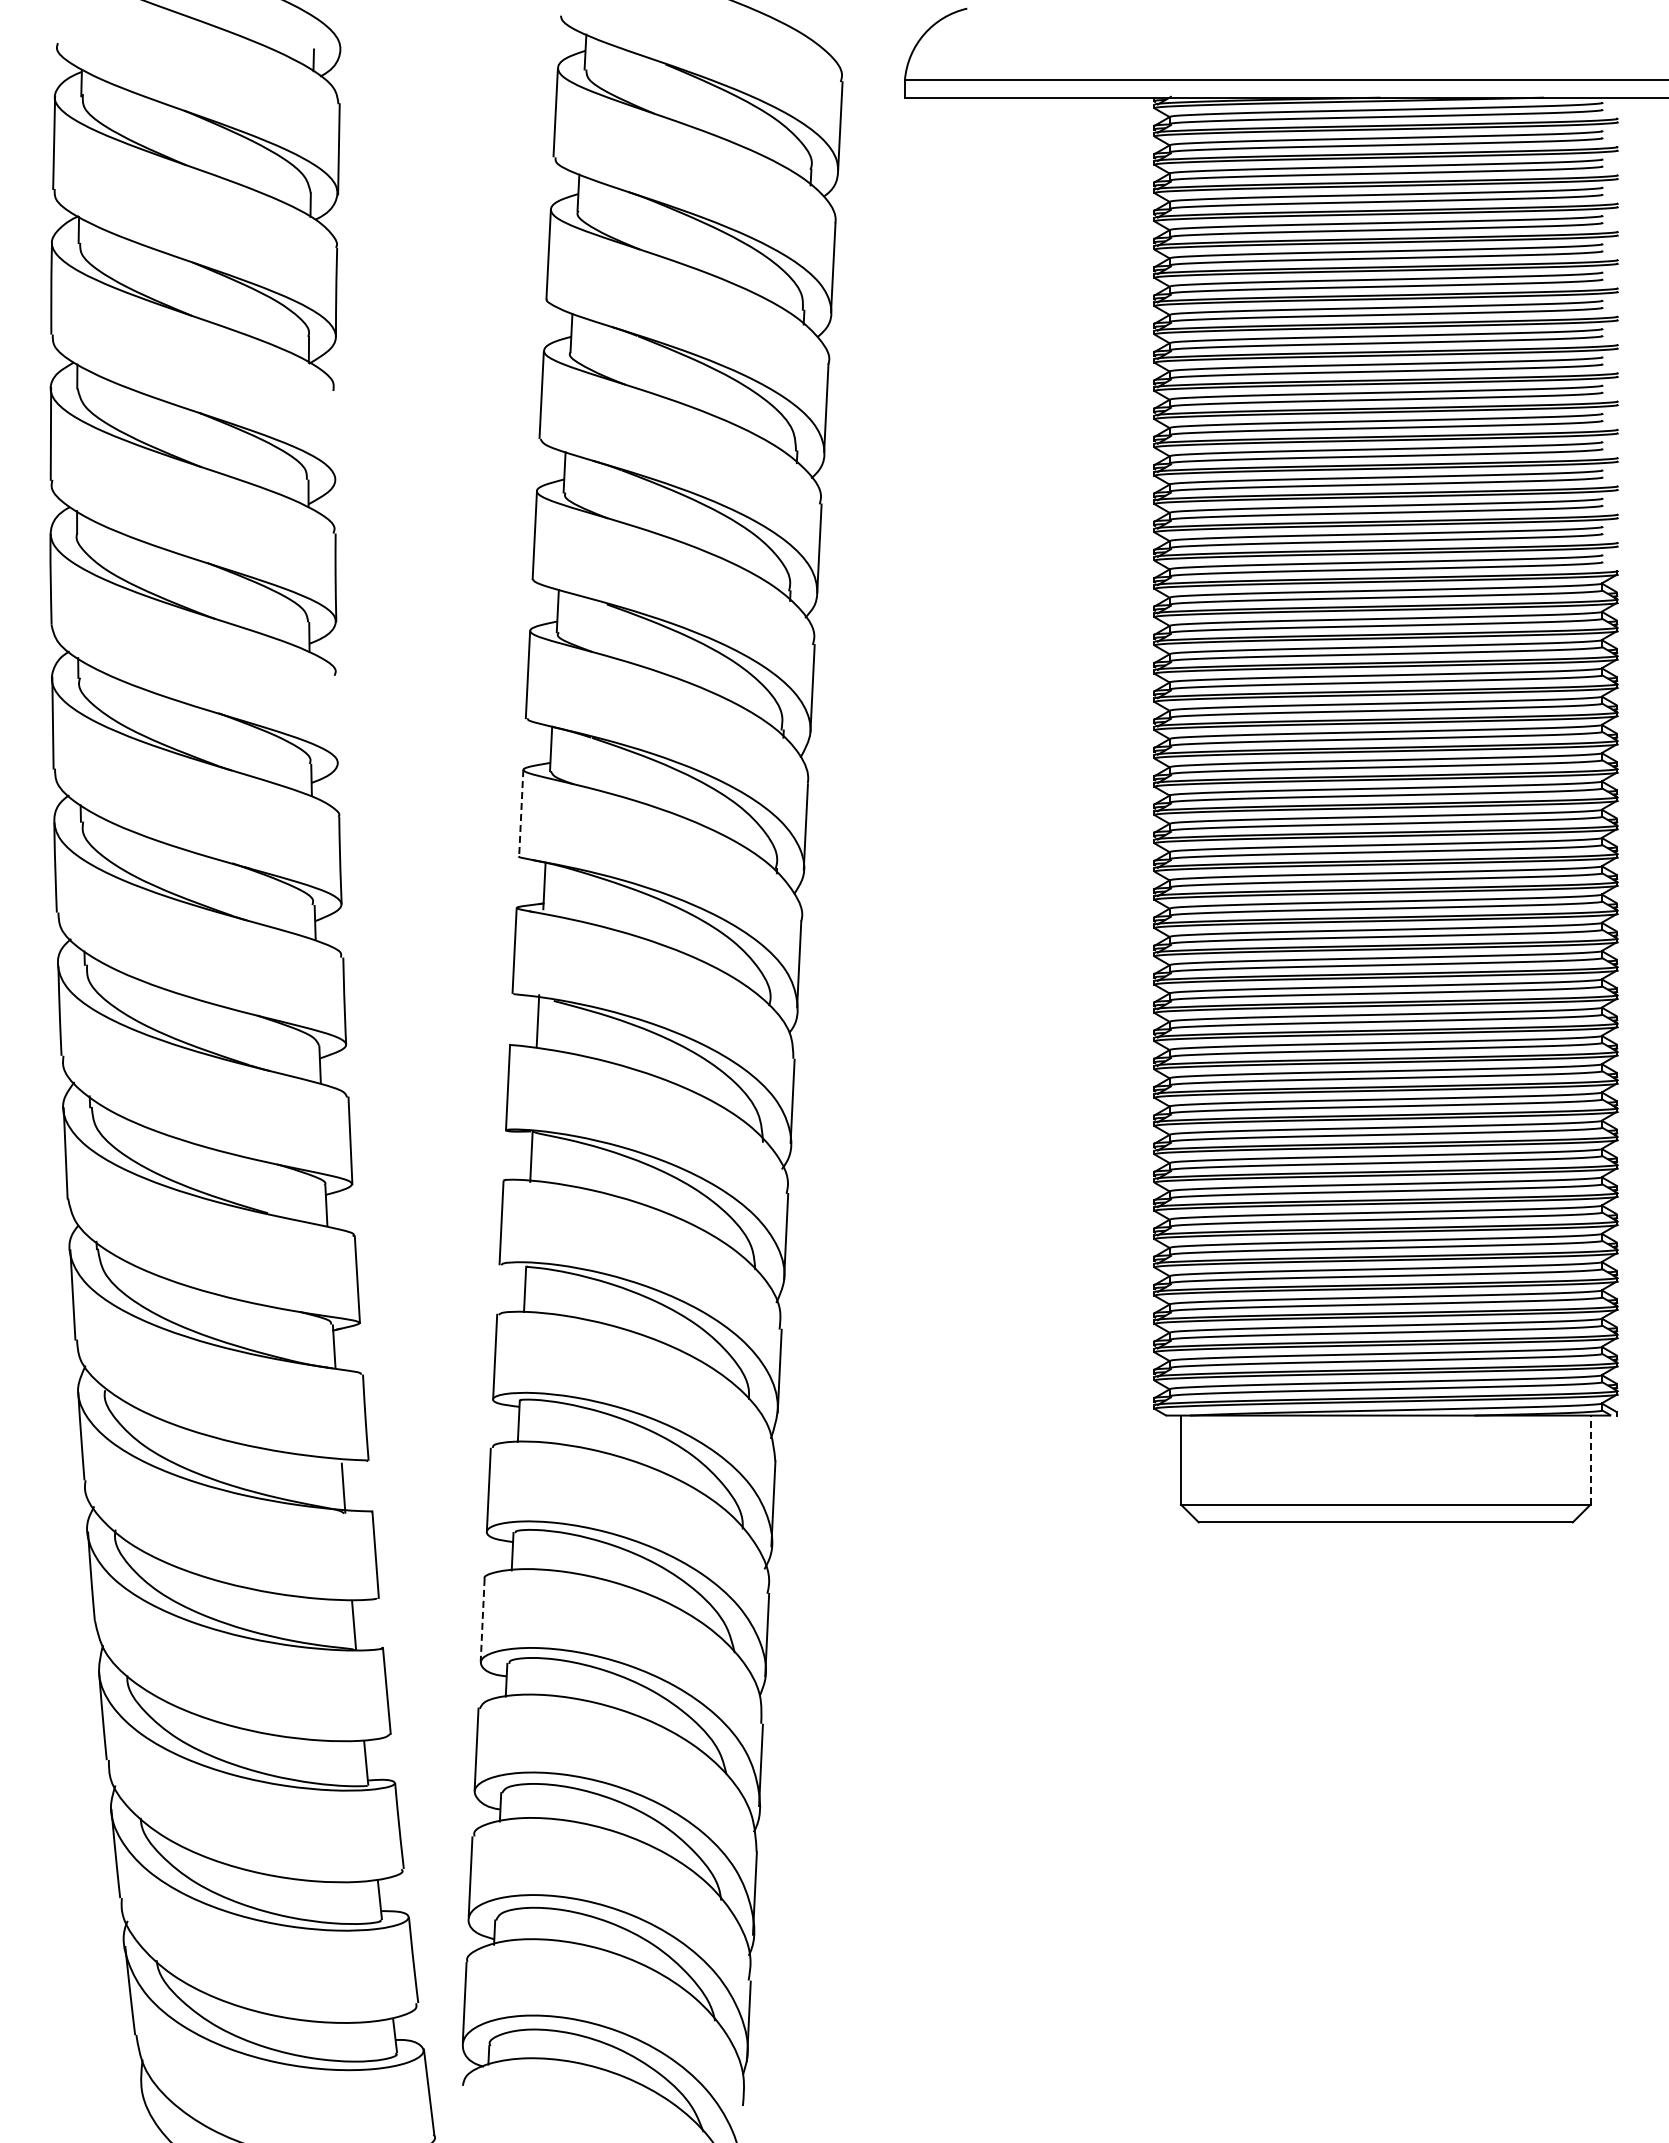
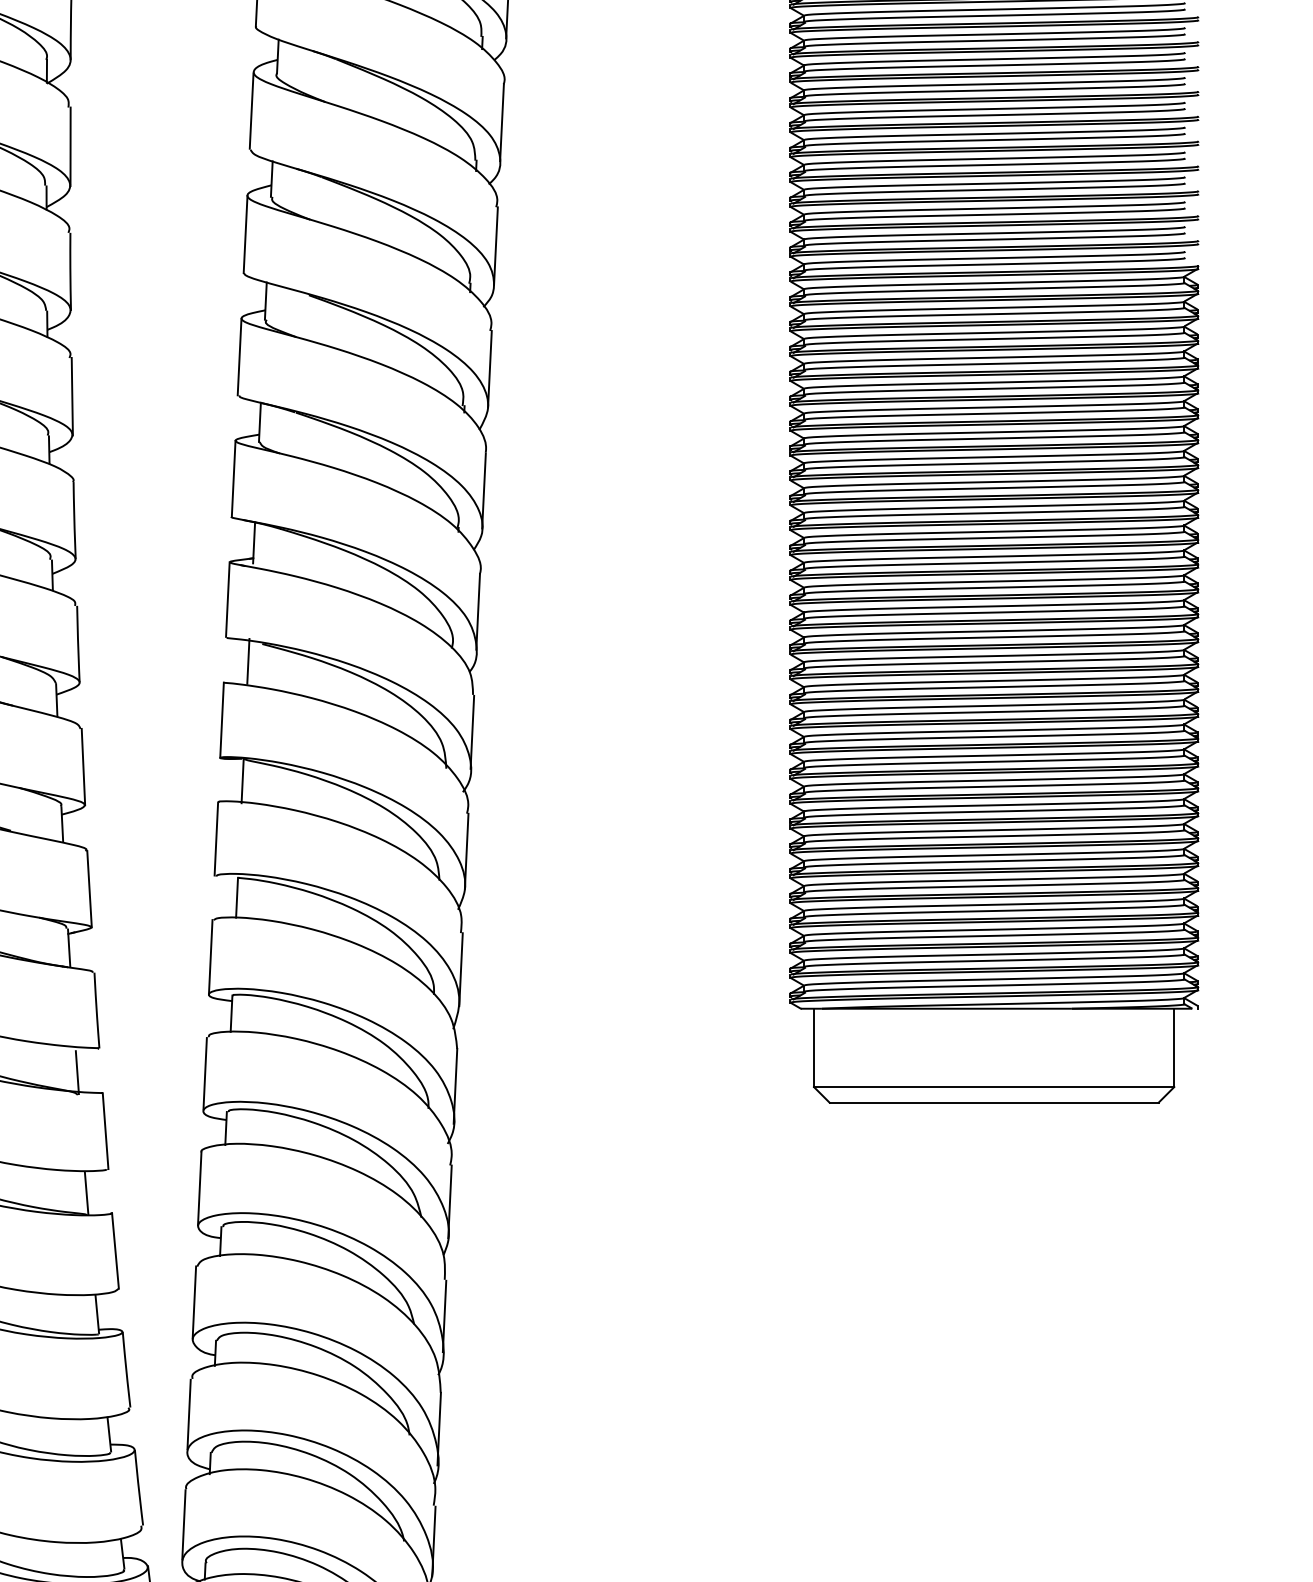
line: (335, 435) -> (70, 146), added
line: (337, 719) -> (72, 396), added
line: (521, 813) -> (233, 479), dashed -> solid
line: (1590, 1460) -> (1174, 1048), dashed -> solid
line: (482, 1620) -> (199, 1188), dashed -> solid

